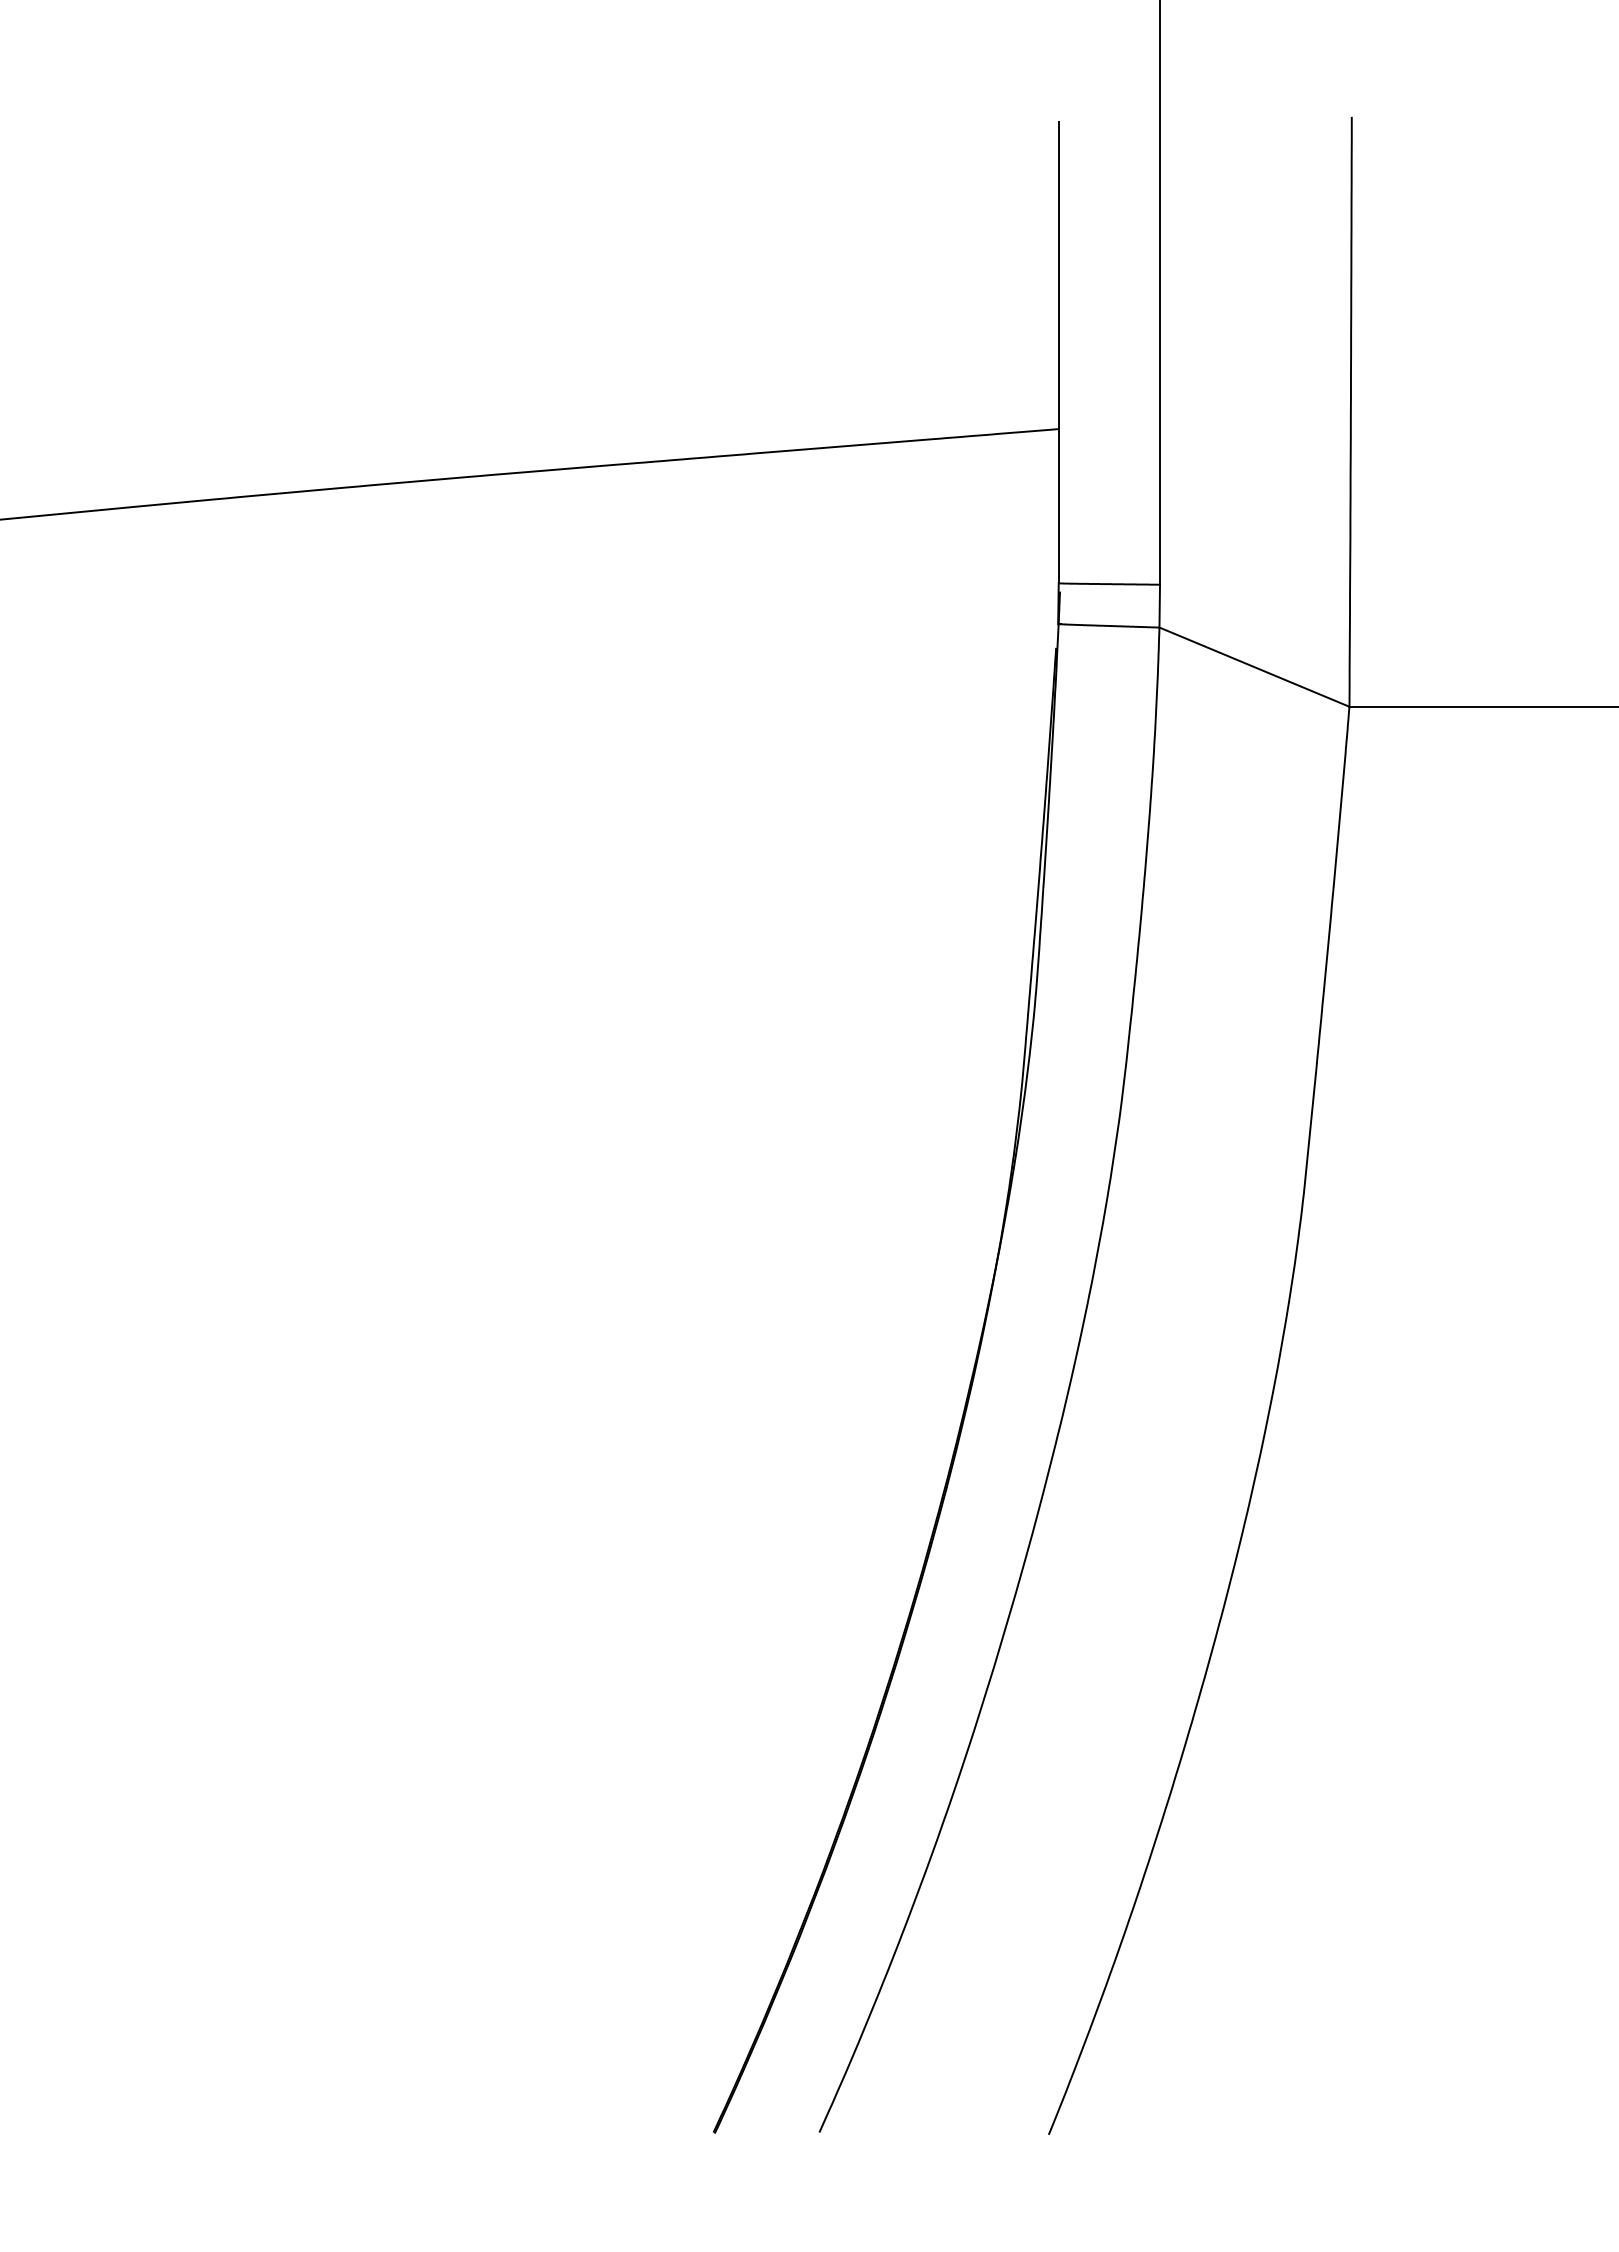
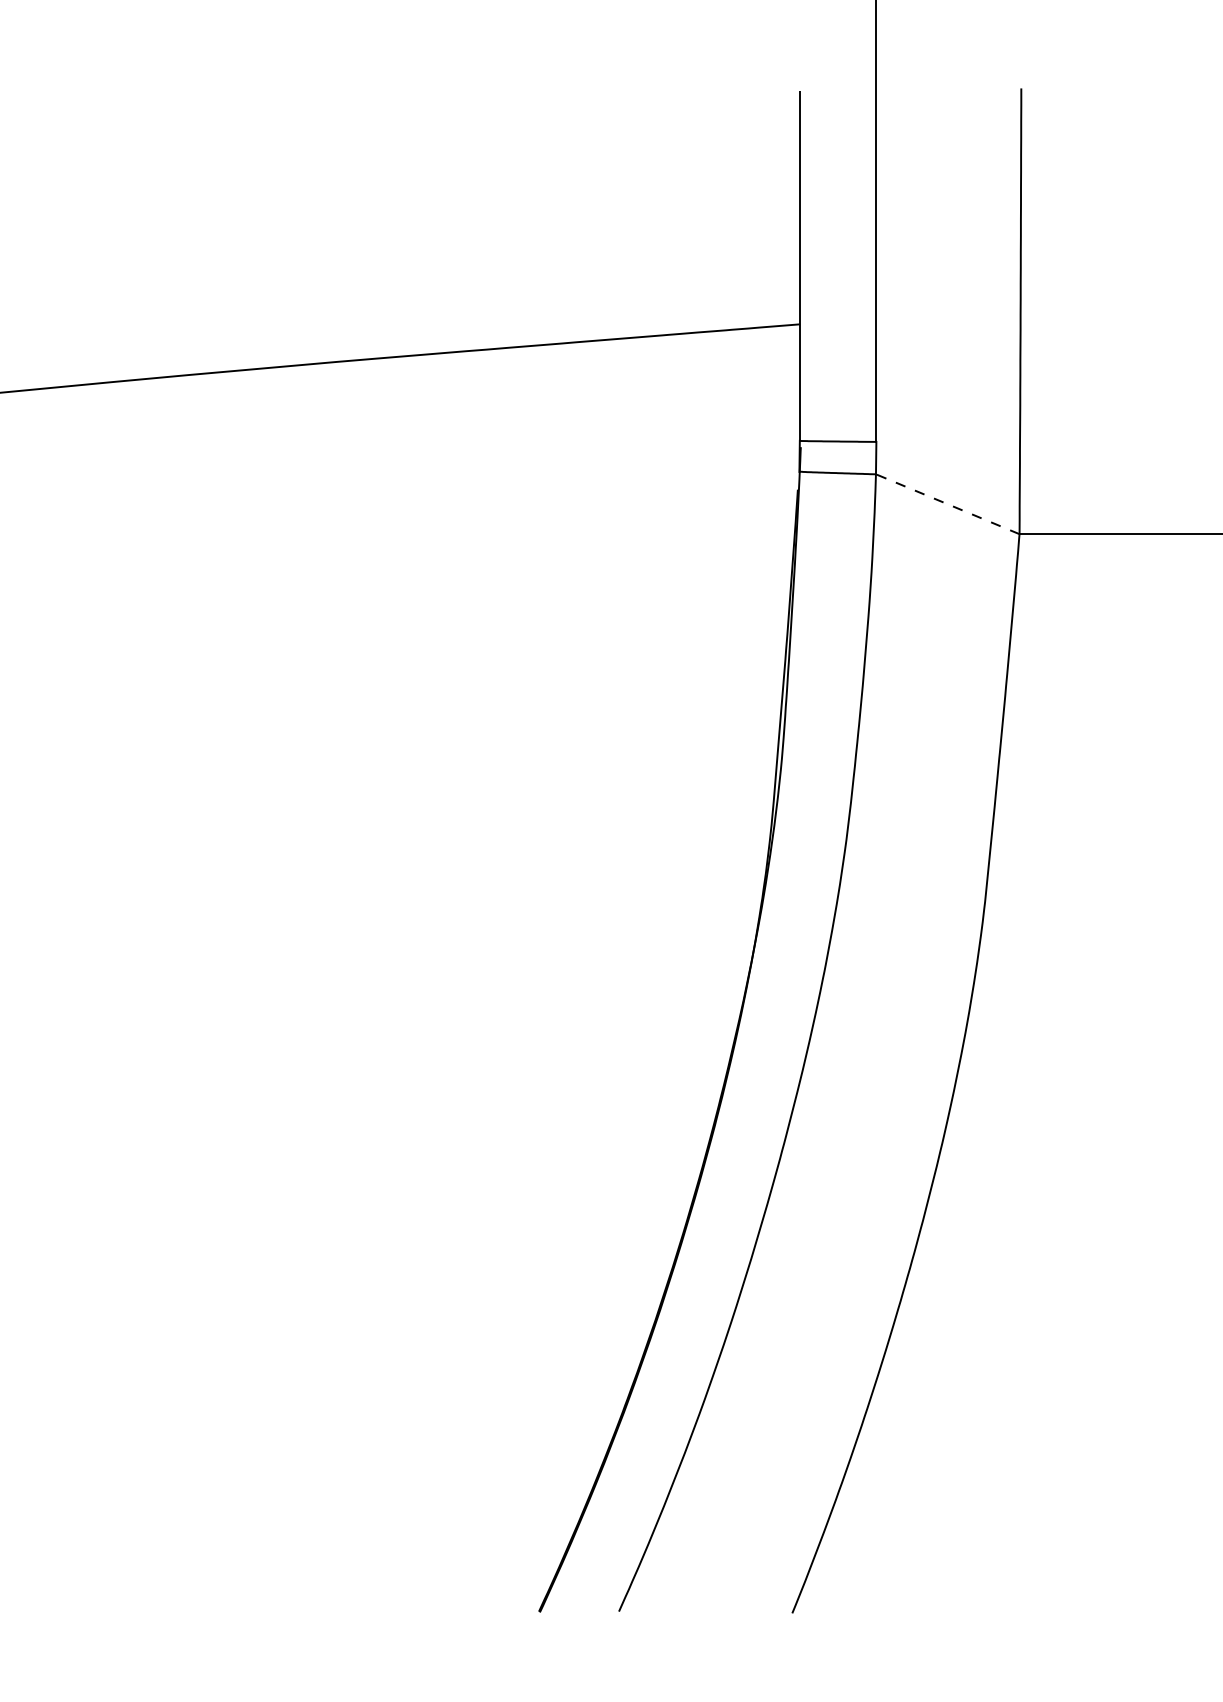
line: (1254, 666) -> (947, 503), solid -> dashed

